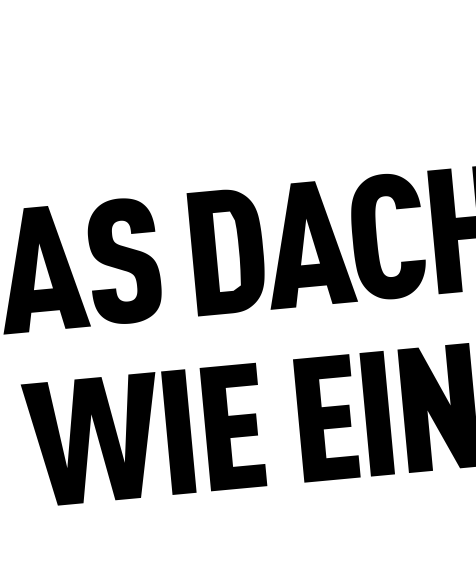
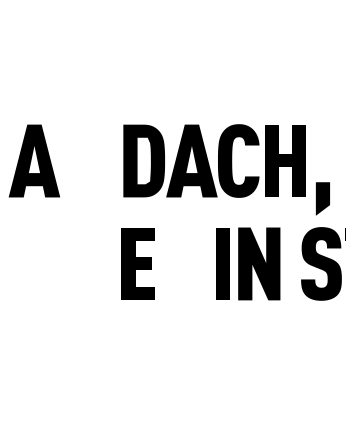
fill: (122, 260) -> (82, 160), removed
fill: (325, 417) -> (192, 263), removed
part: (108, 437) -> (64, 263), removed

